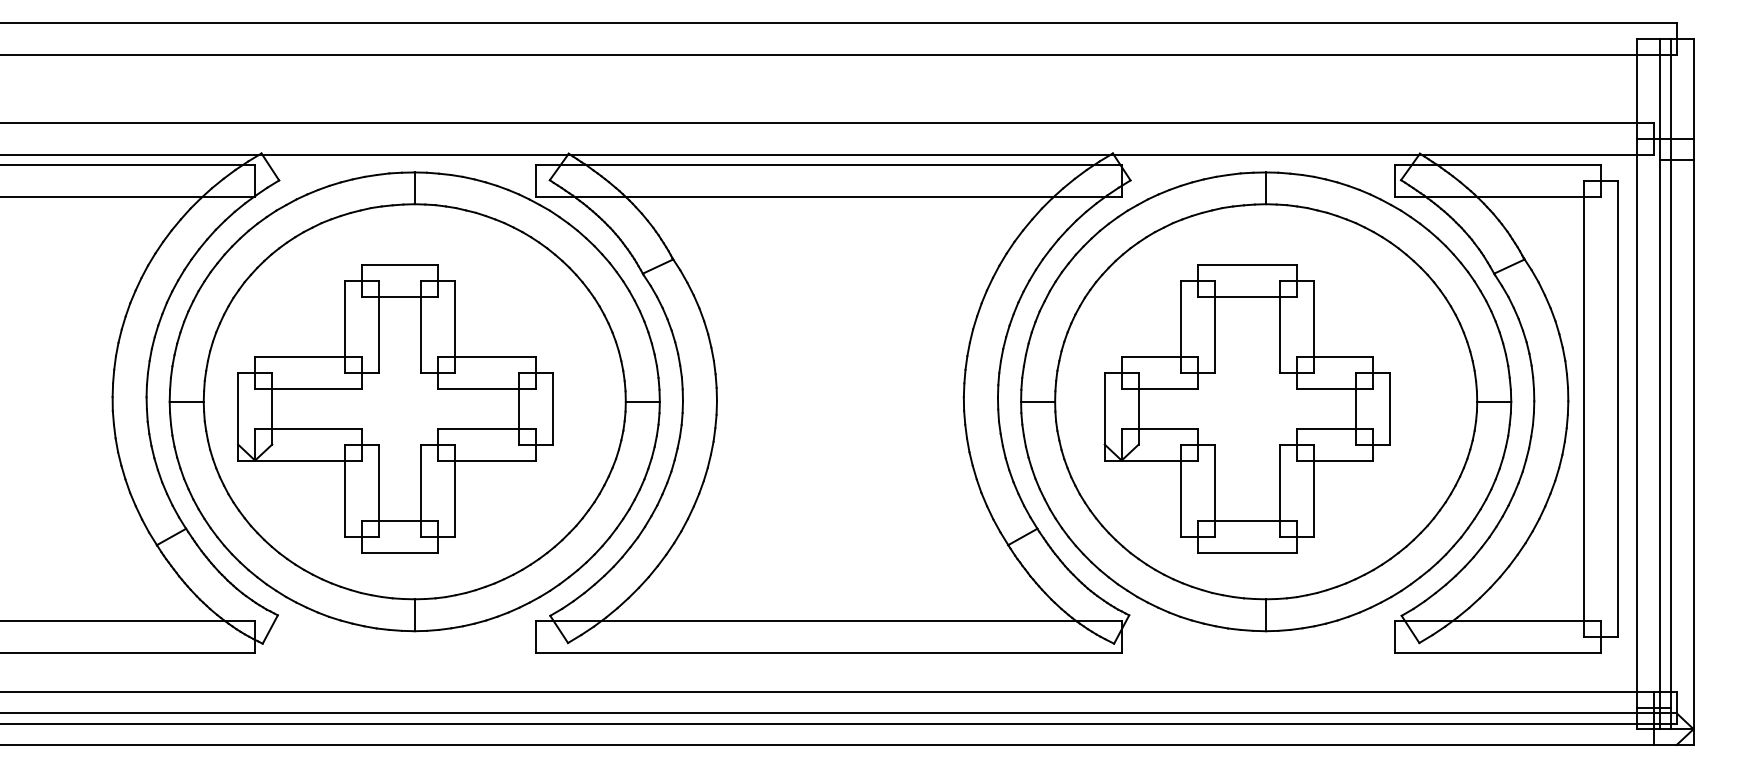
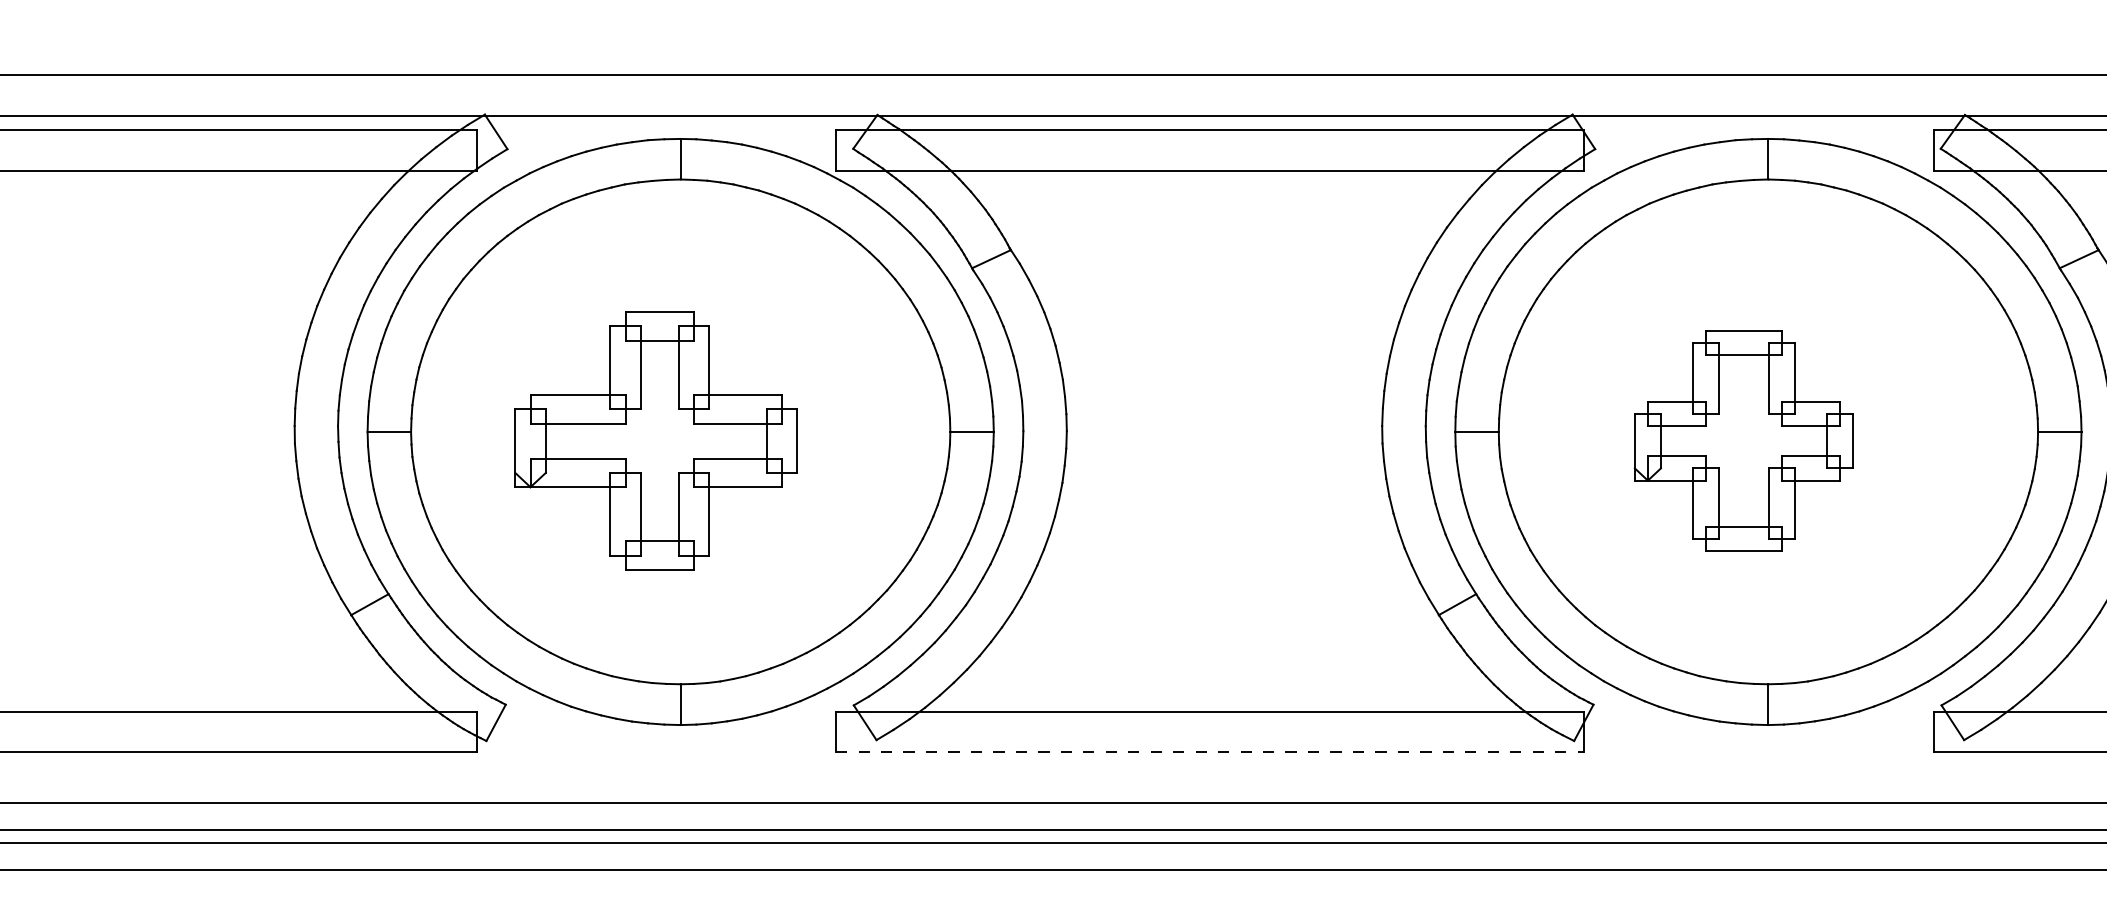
part: (395, 408) -> (656, 440), size x0.7
part: (1246, 408) -> (1743, 440), size x0.6
line: (829, 652) -> (1210, 752), solid -> dashed

